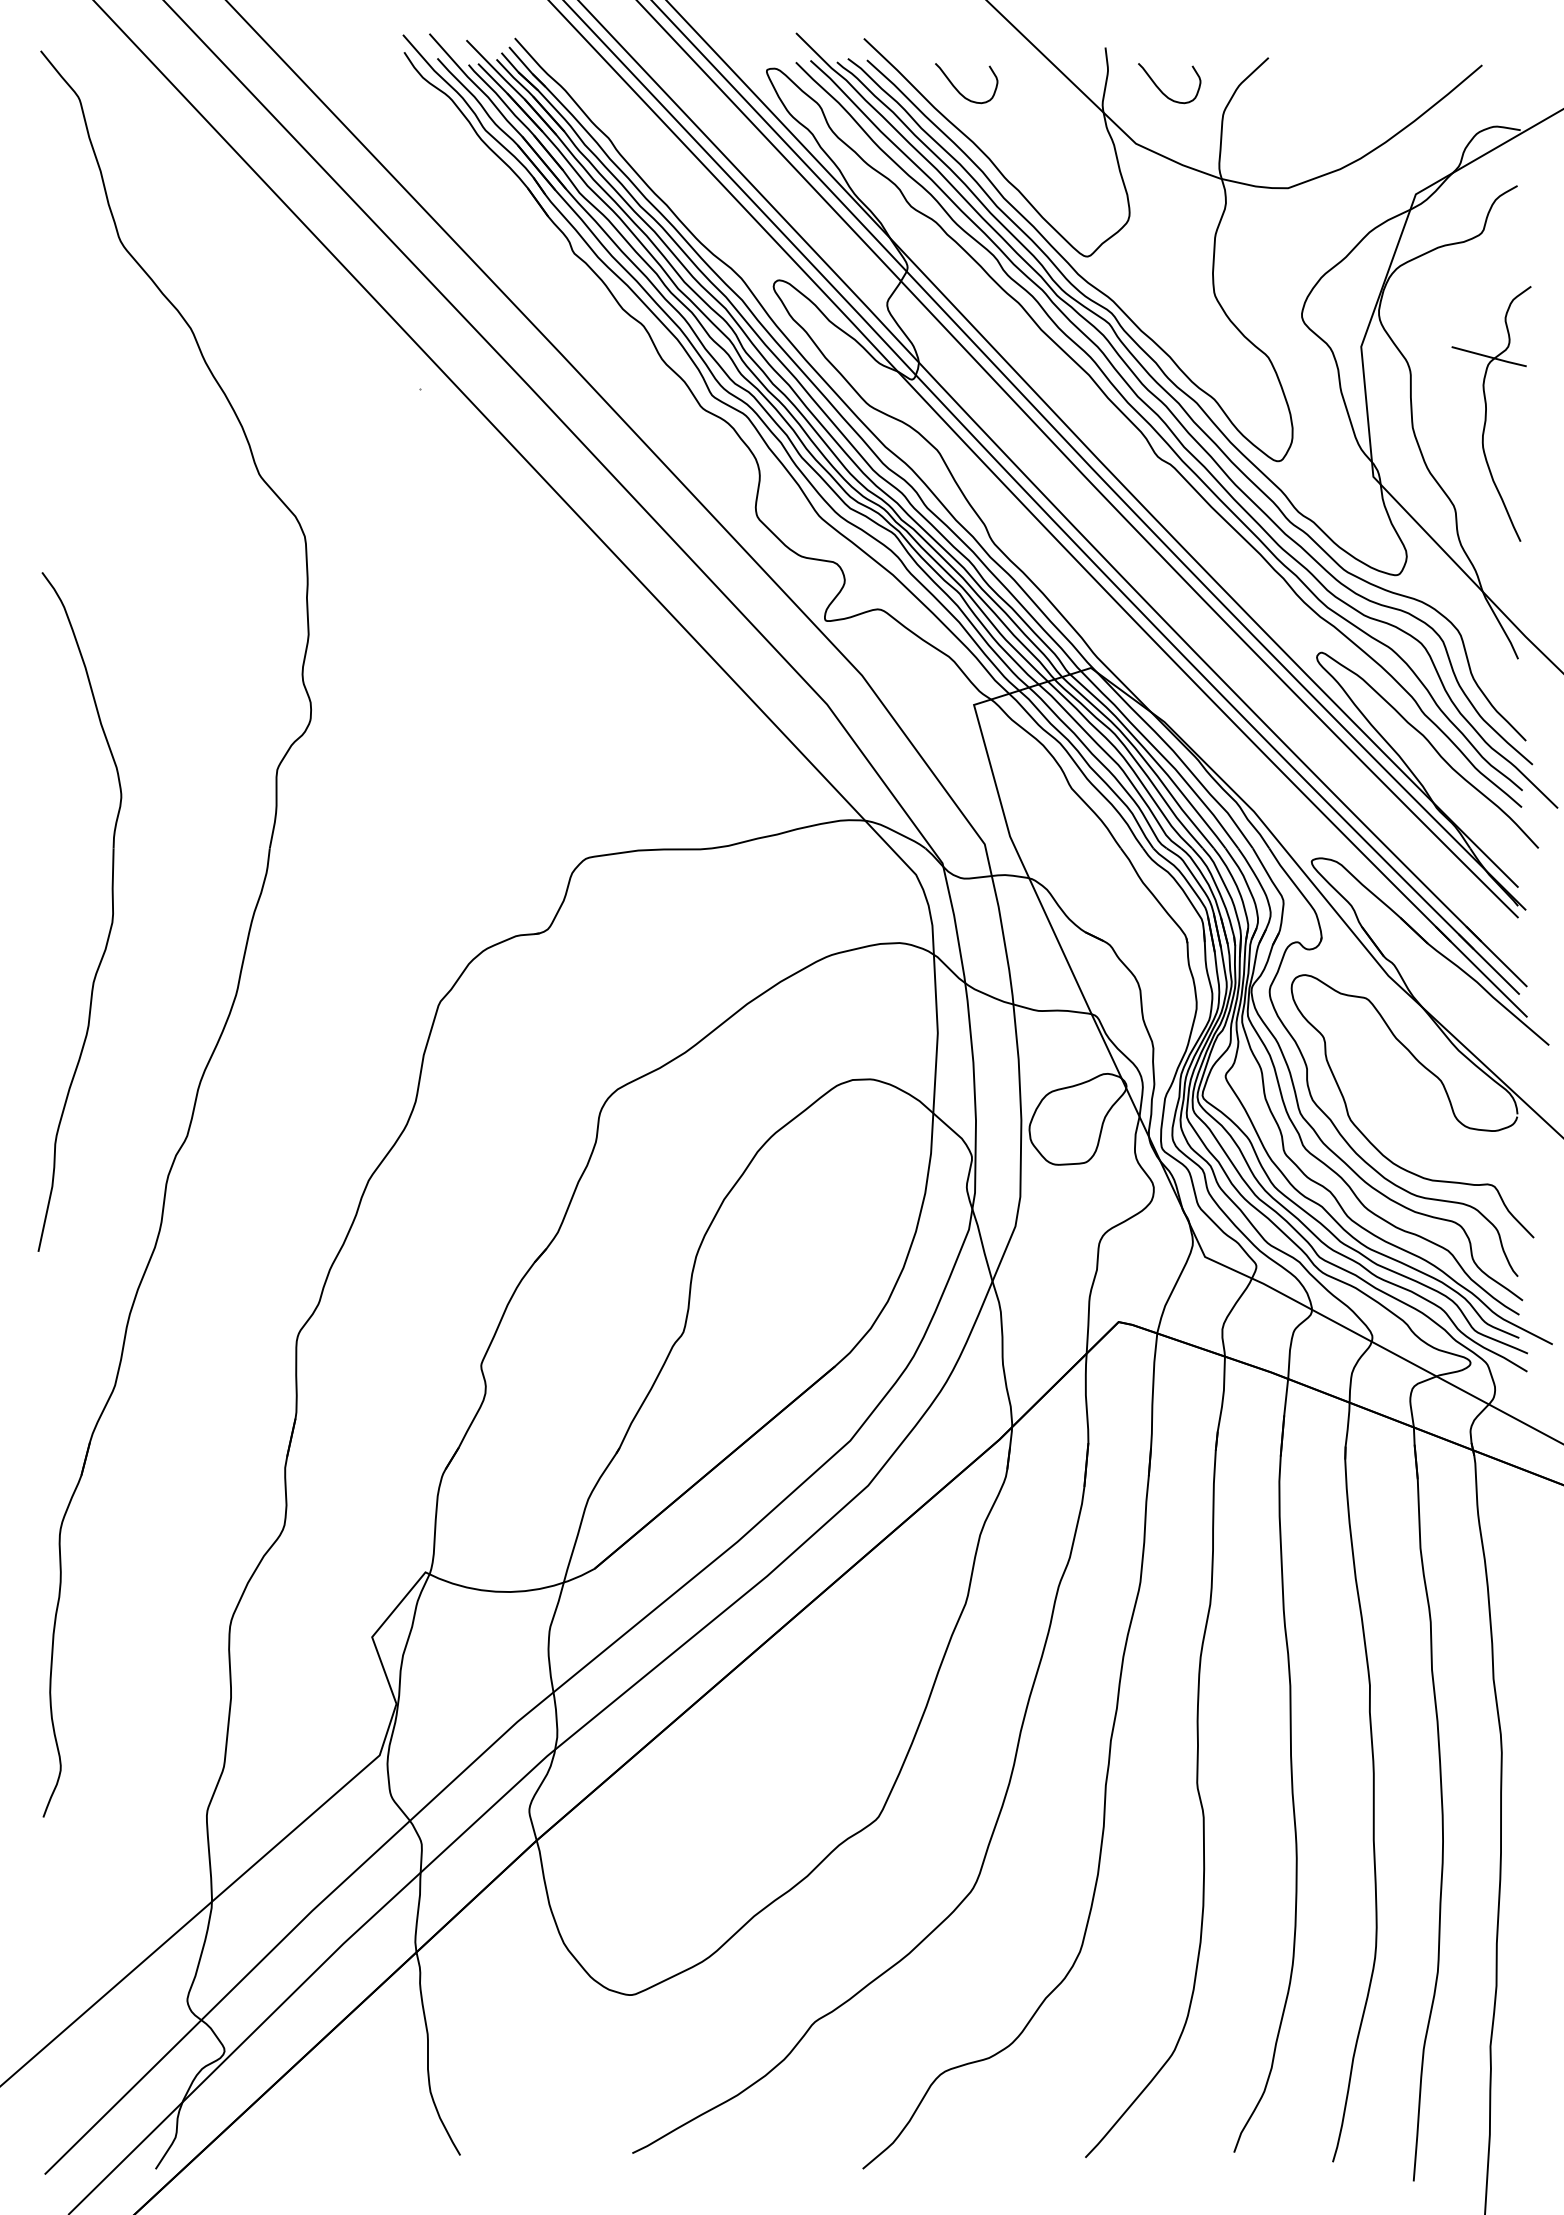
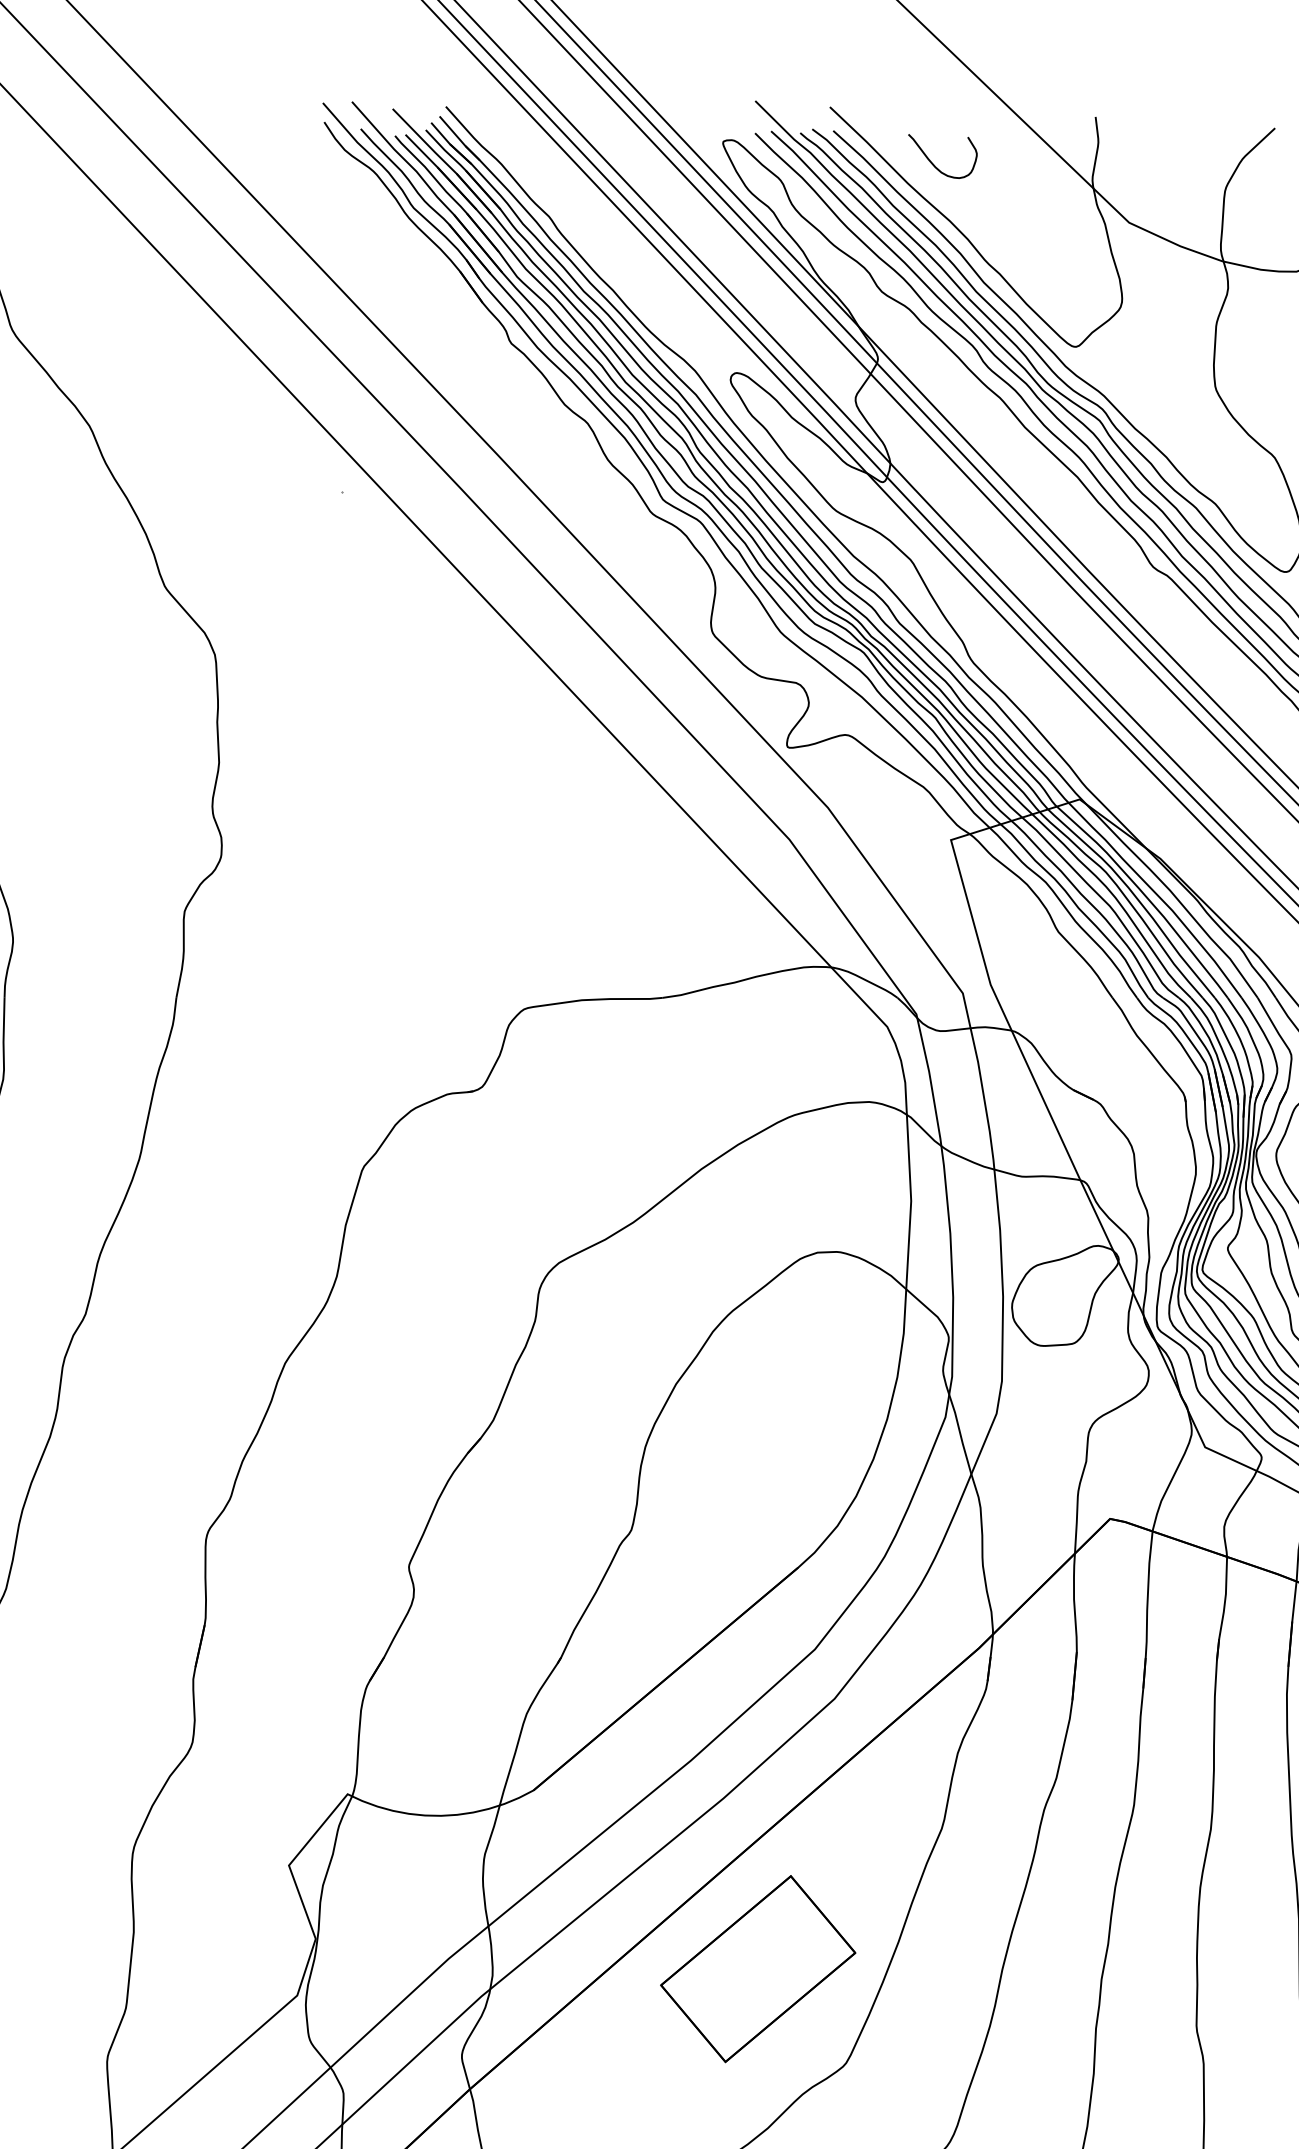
curve: (1161, 90) -> (1157, 164), removed
part: (798, 1730) -> (757, 1968), added

